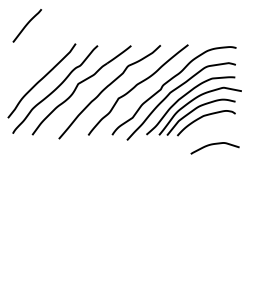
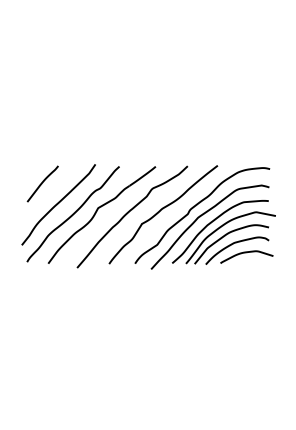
curve: (26, 25) -> (42, 183), moved
curve: (214, 145) -> (246, 253), moved

